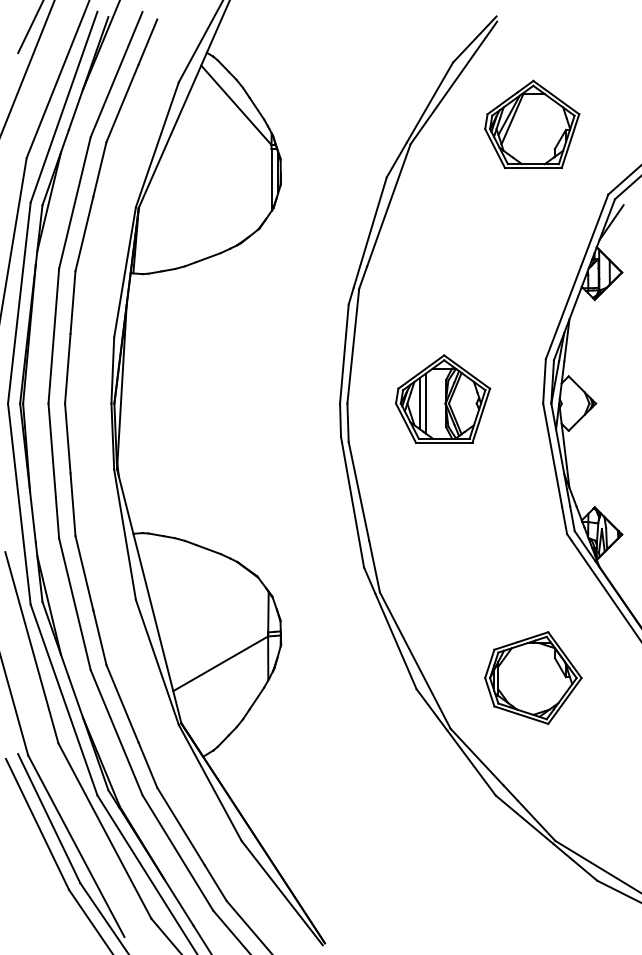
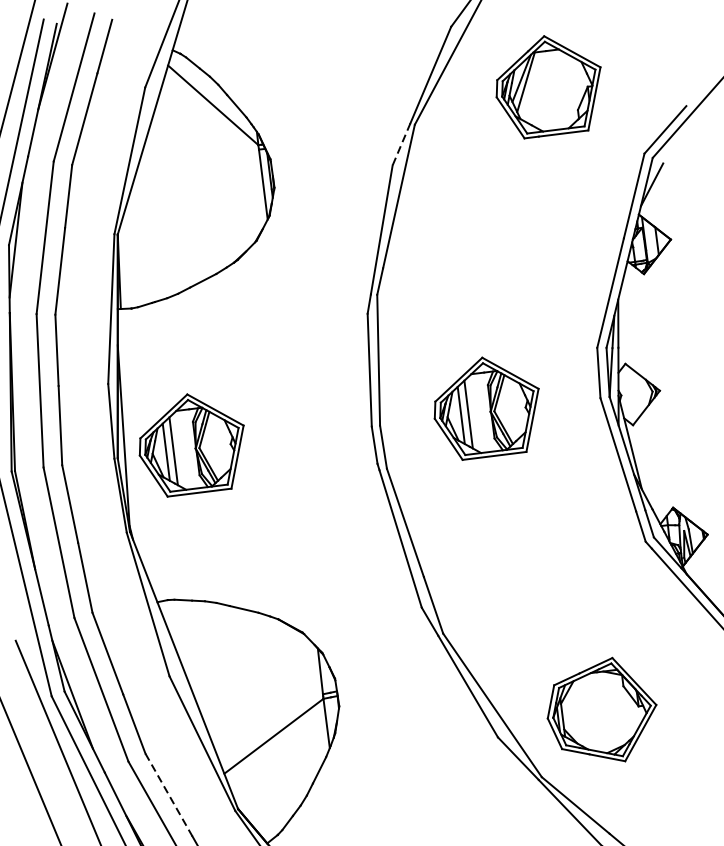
line: (396, 160) -> (401, 145), solid -> dashed
part: (181, 398) -> (192, 443), added
part: (533, 677) -> (602, 711), moved
line: (122, 703) -> (168, 794), solid -> dashed

